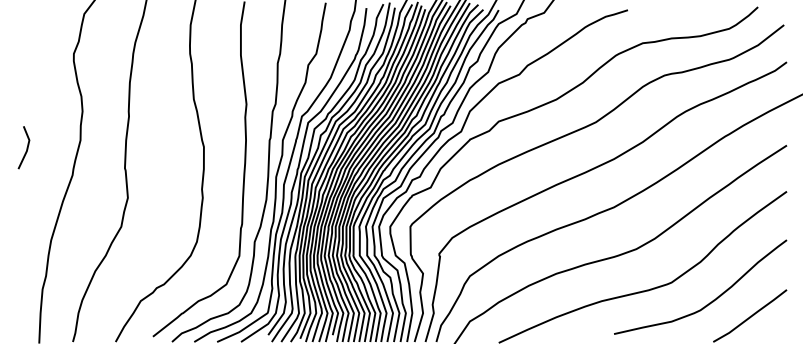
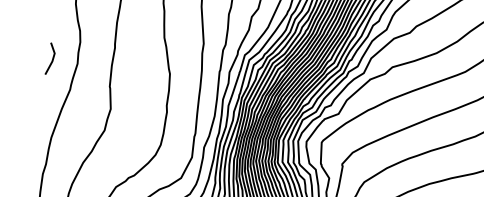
line: (26, 147) -> (52, 58), moved

